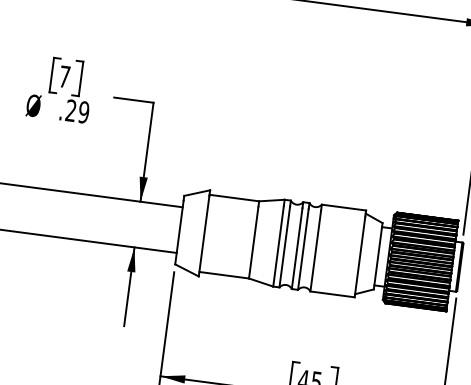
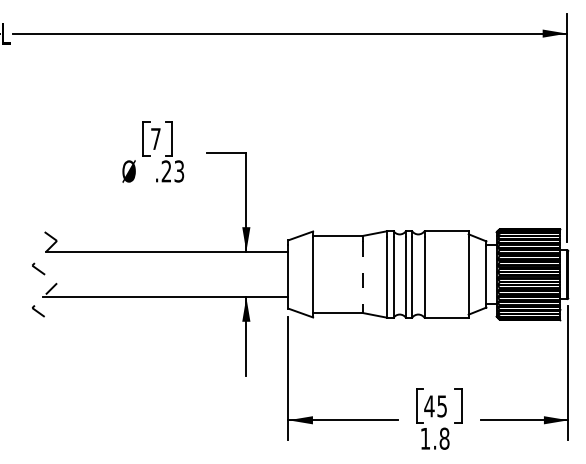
text: (84, 112) -> (179, 171), .29 -> .23
line: (253, 242) -> (362, 277), solid -> dashed

